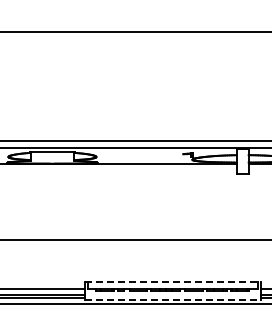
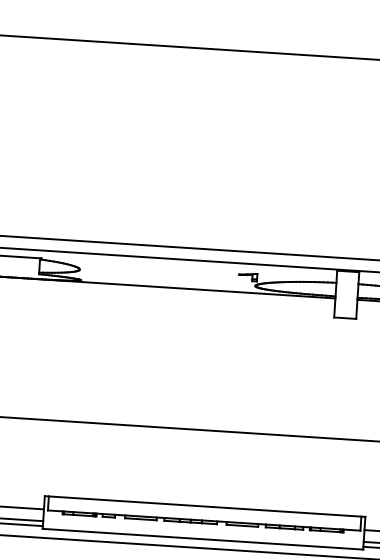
line: (172, 281) -> (204, 506), dashed -> solid
line: (172, 299) -> (202, 539), dashed -> solid

